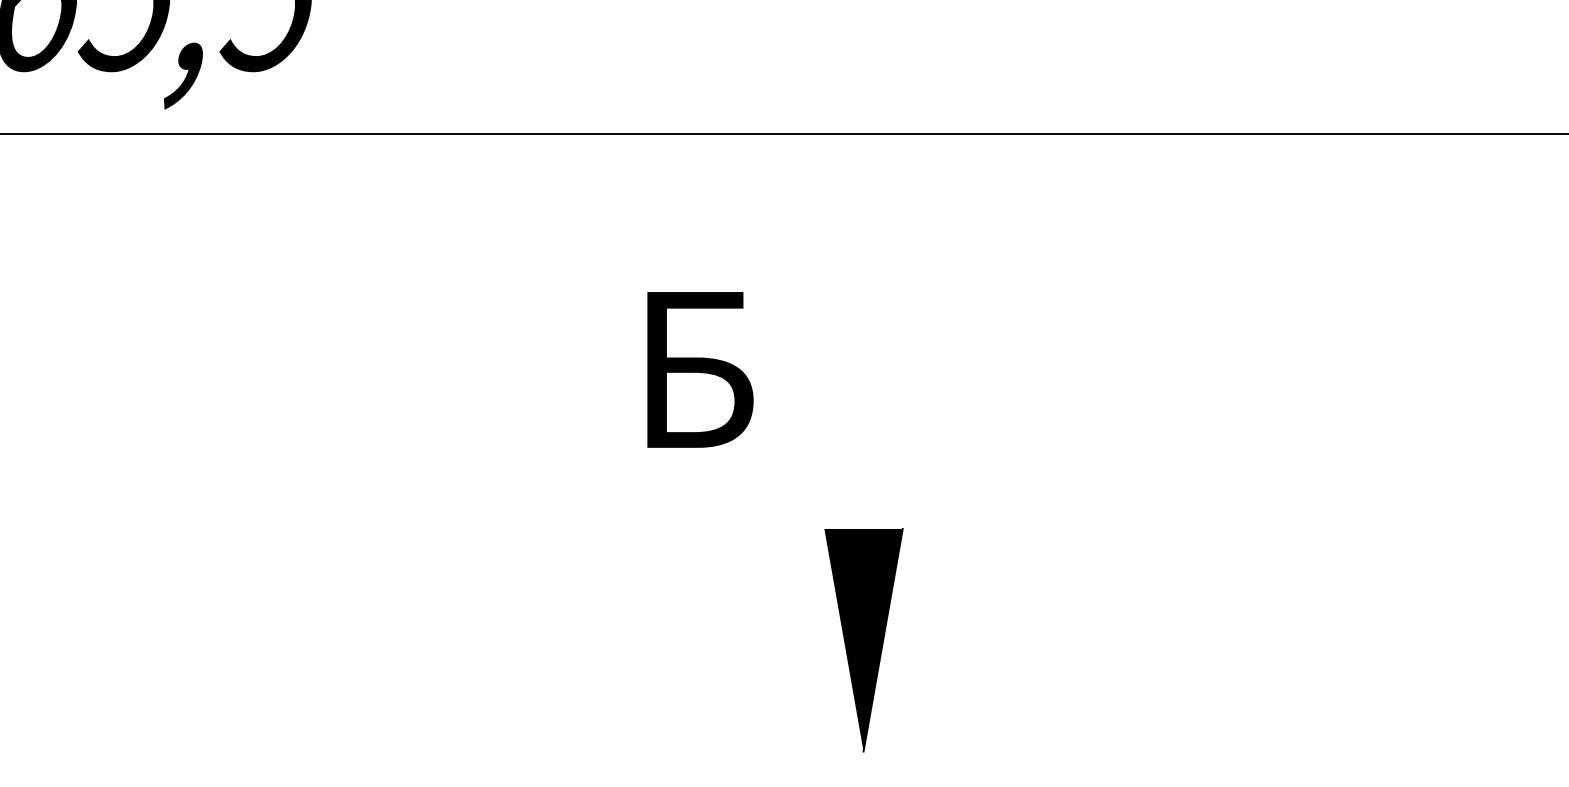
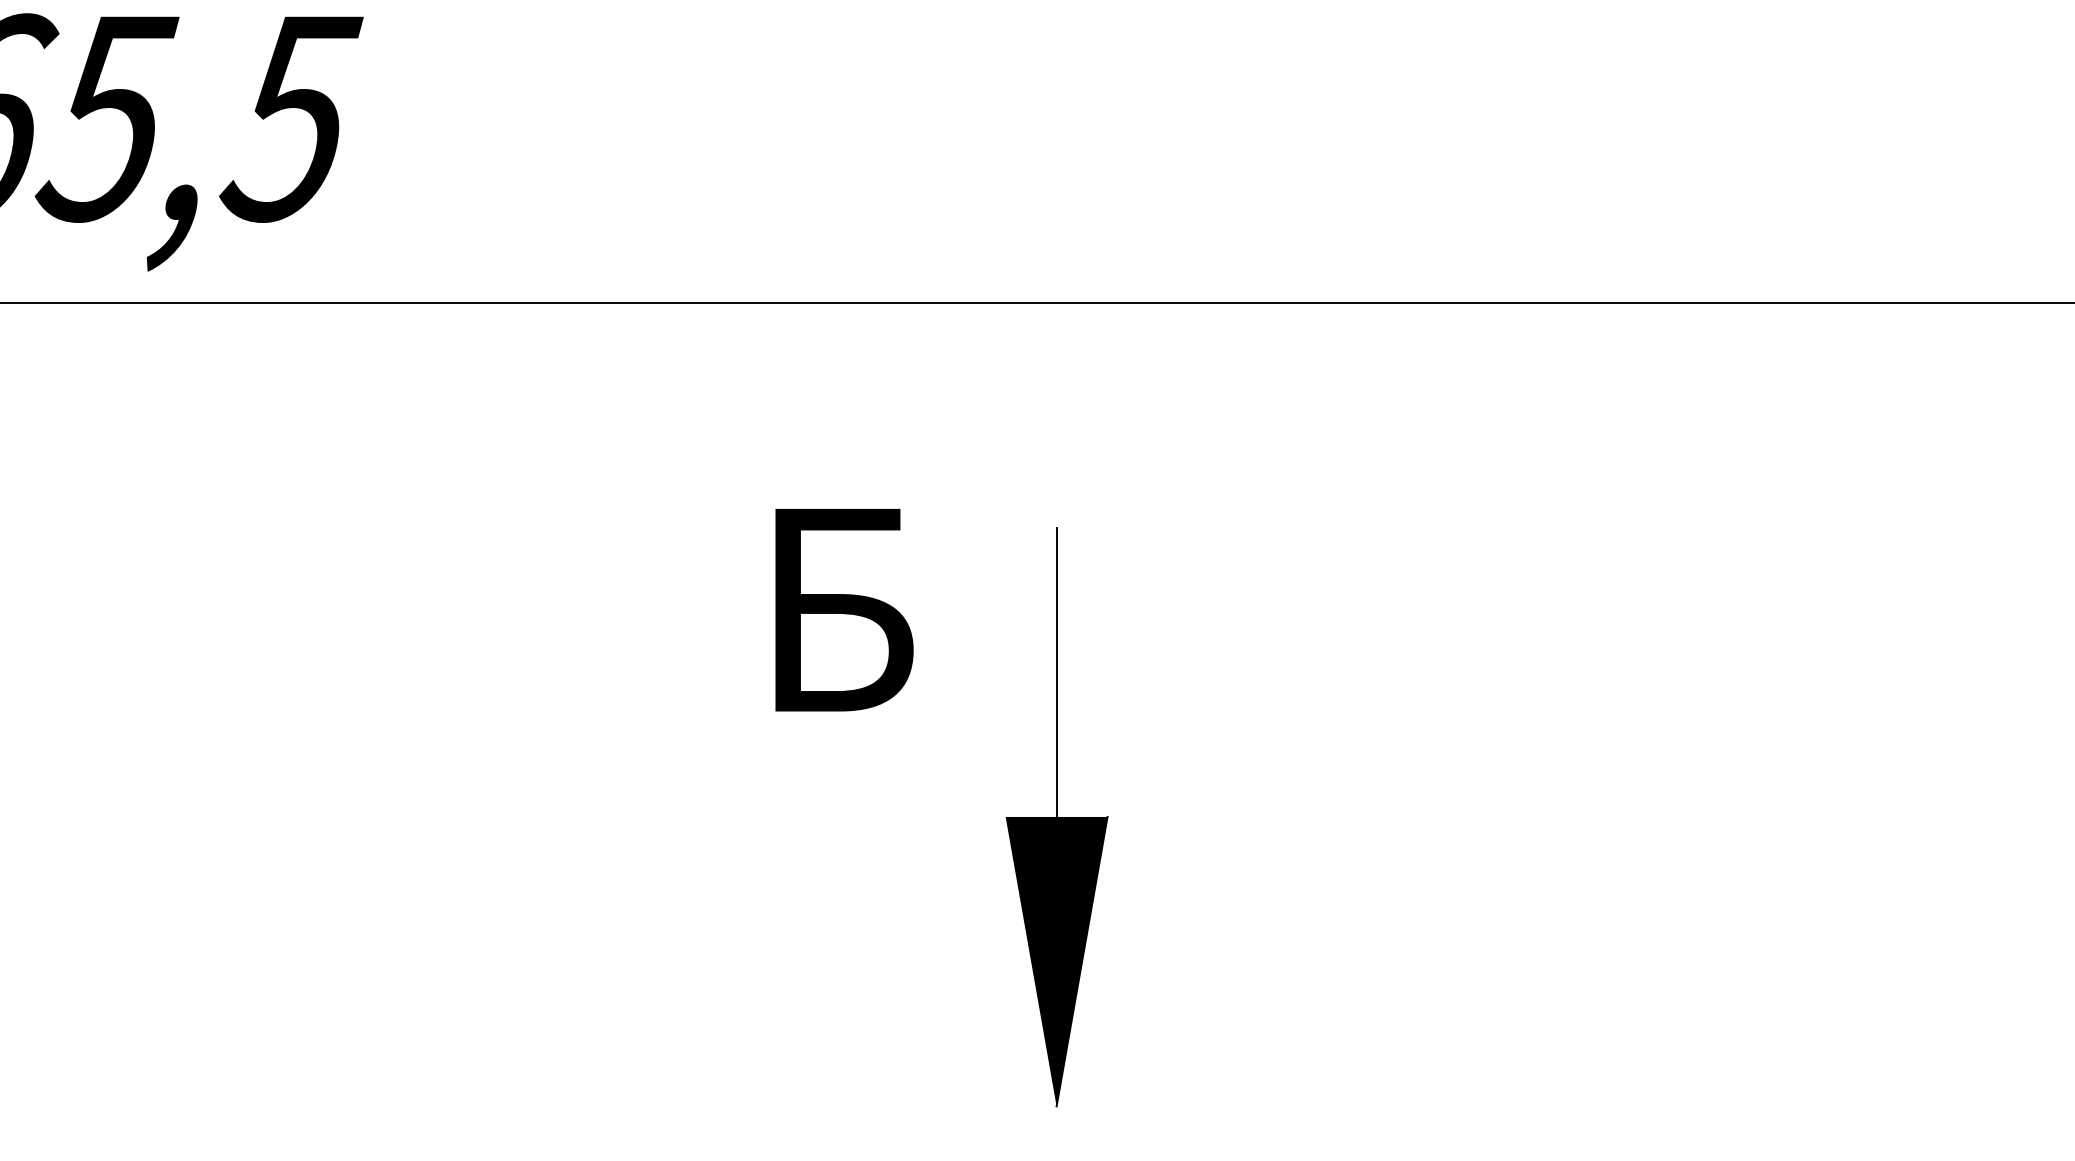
line: (863, 417) -> (1056, 671), added

